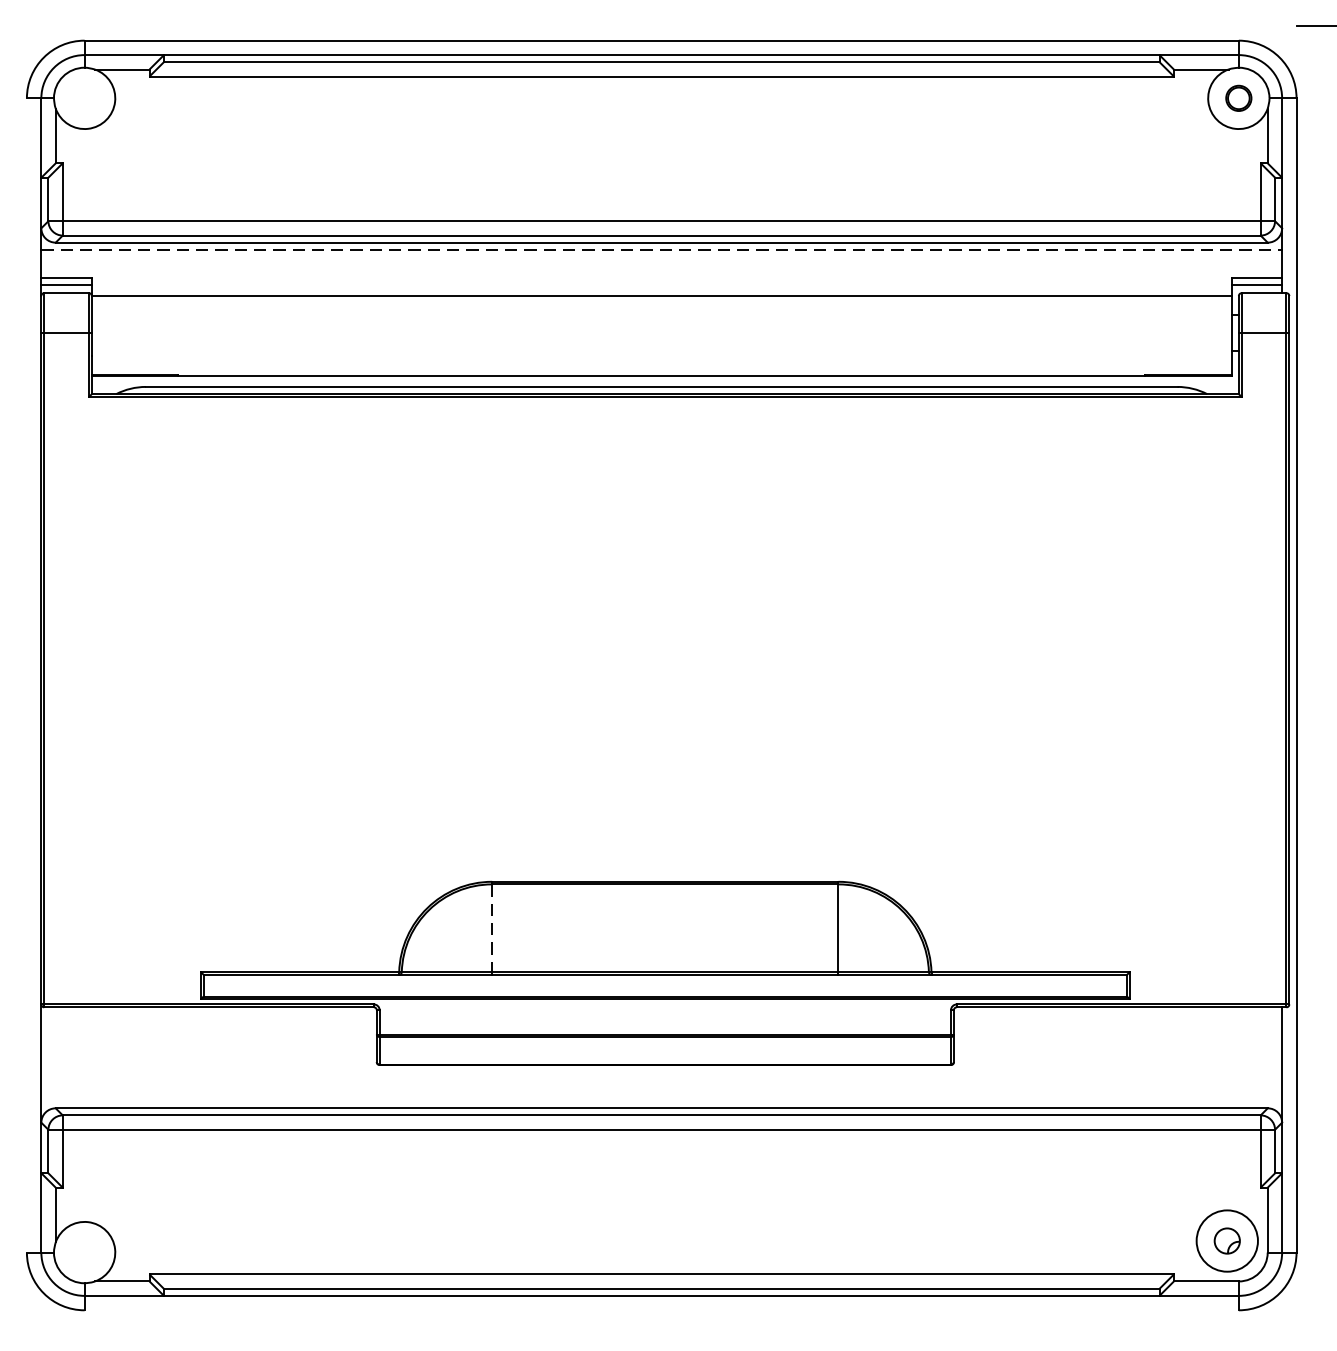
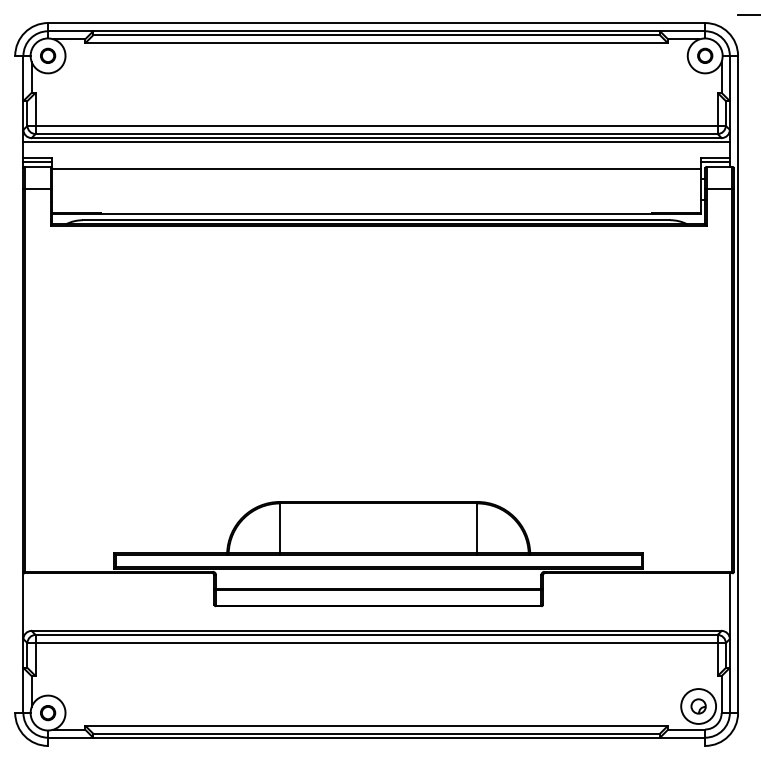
part: (85, 97) -> (48, 55), added
line: (663, 250) -> (377, 142), dashed -> solid
line: (492, 928) -> (280, 528), dashed -> solid
part: (85, 1253) -> (48, 713), added

